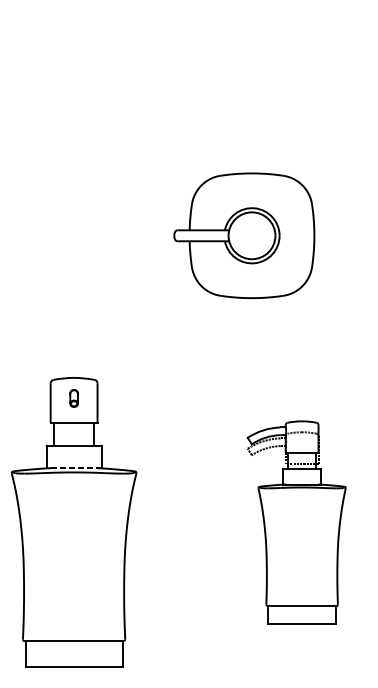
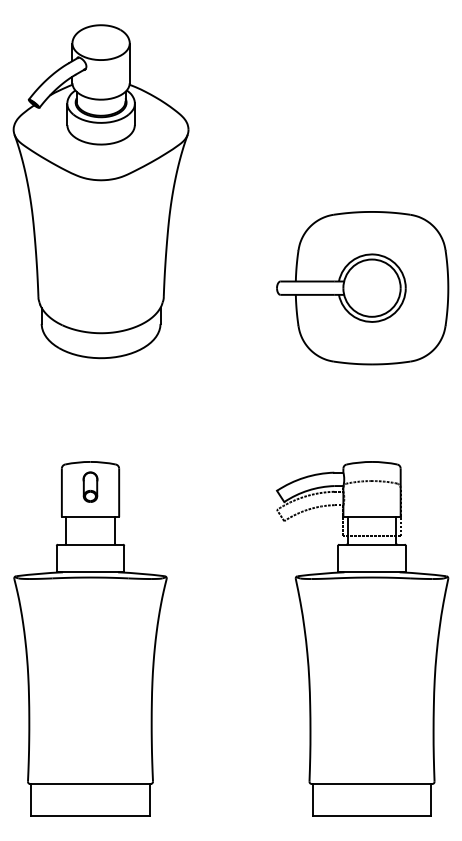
part: (82, 156) -> (100, 191), added
part: (244, 236) -> (362, 288), moved
part: (74, 397) -> (90, 486), size x1.43
line: (74, 468) -> (90, 572), dashed -> solid
part: (296, 522) -> (362, 638), size x1.43

